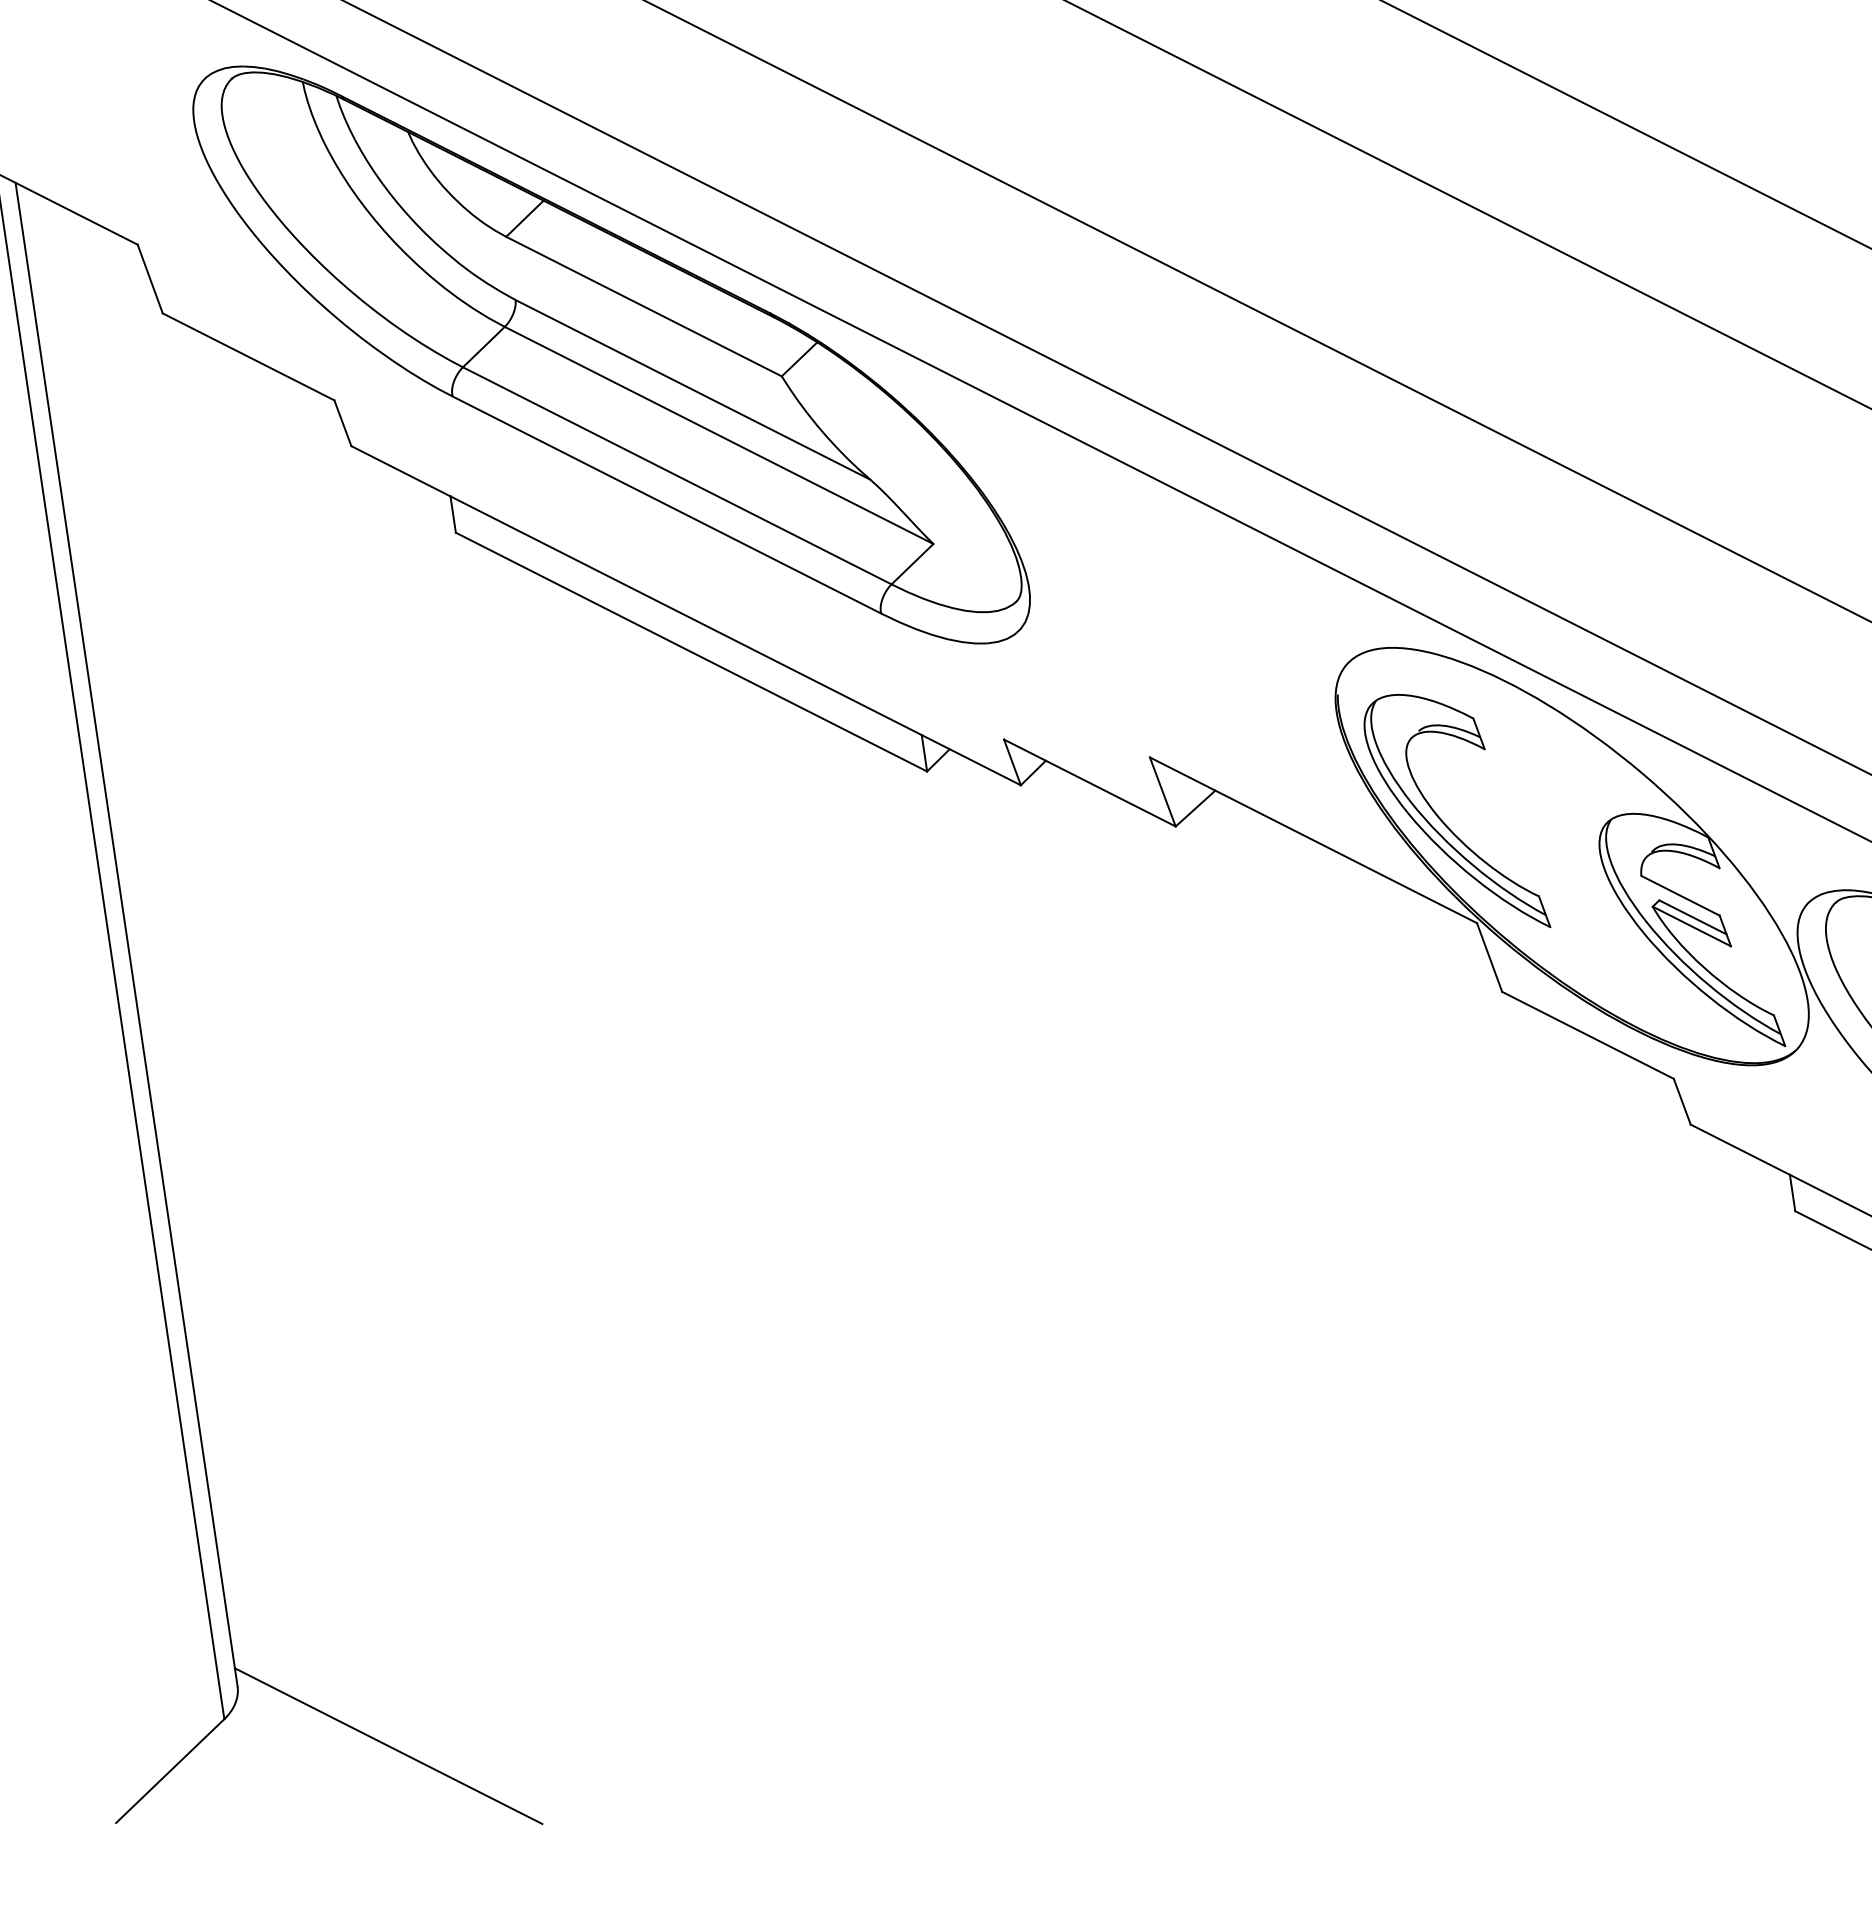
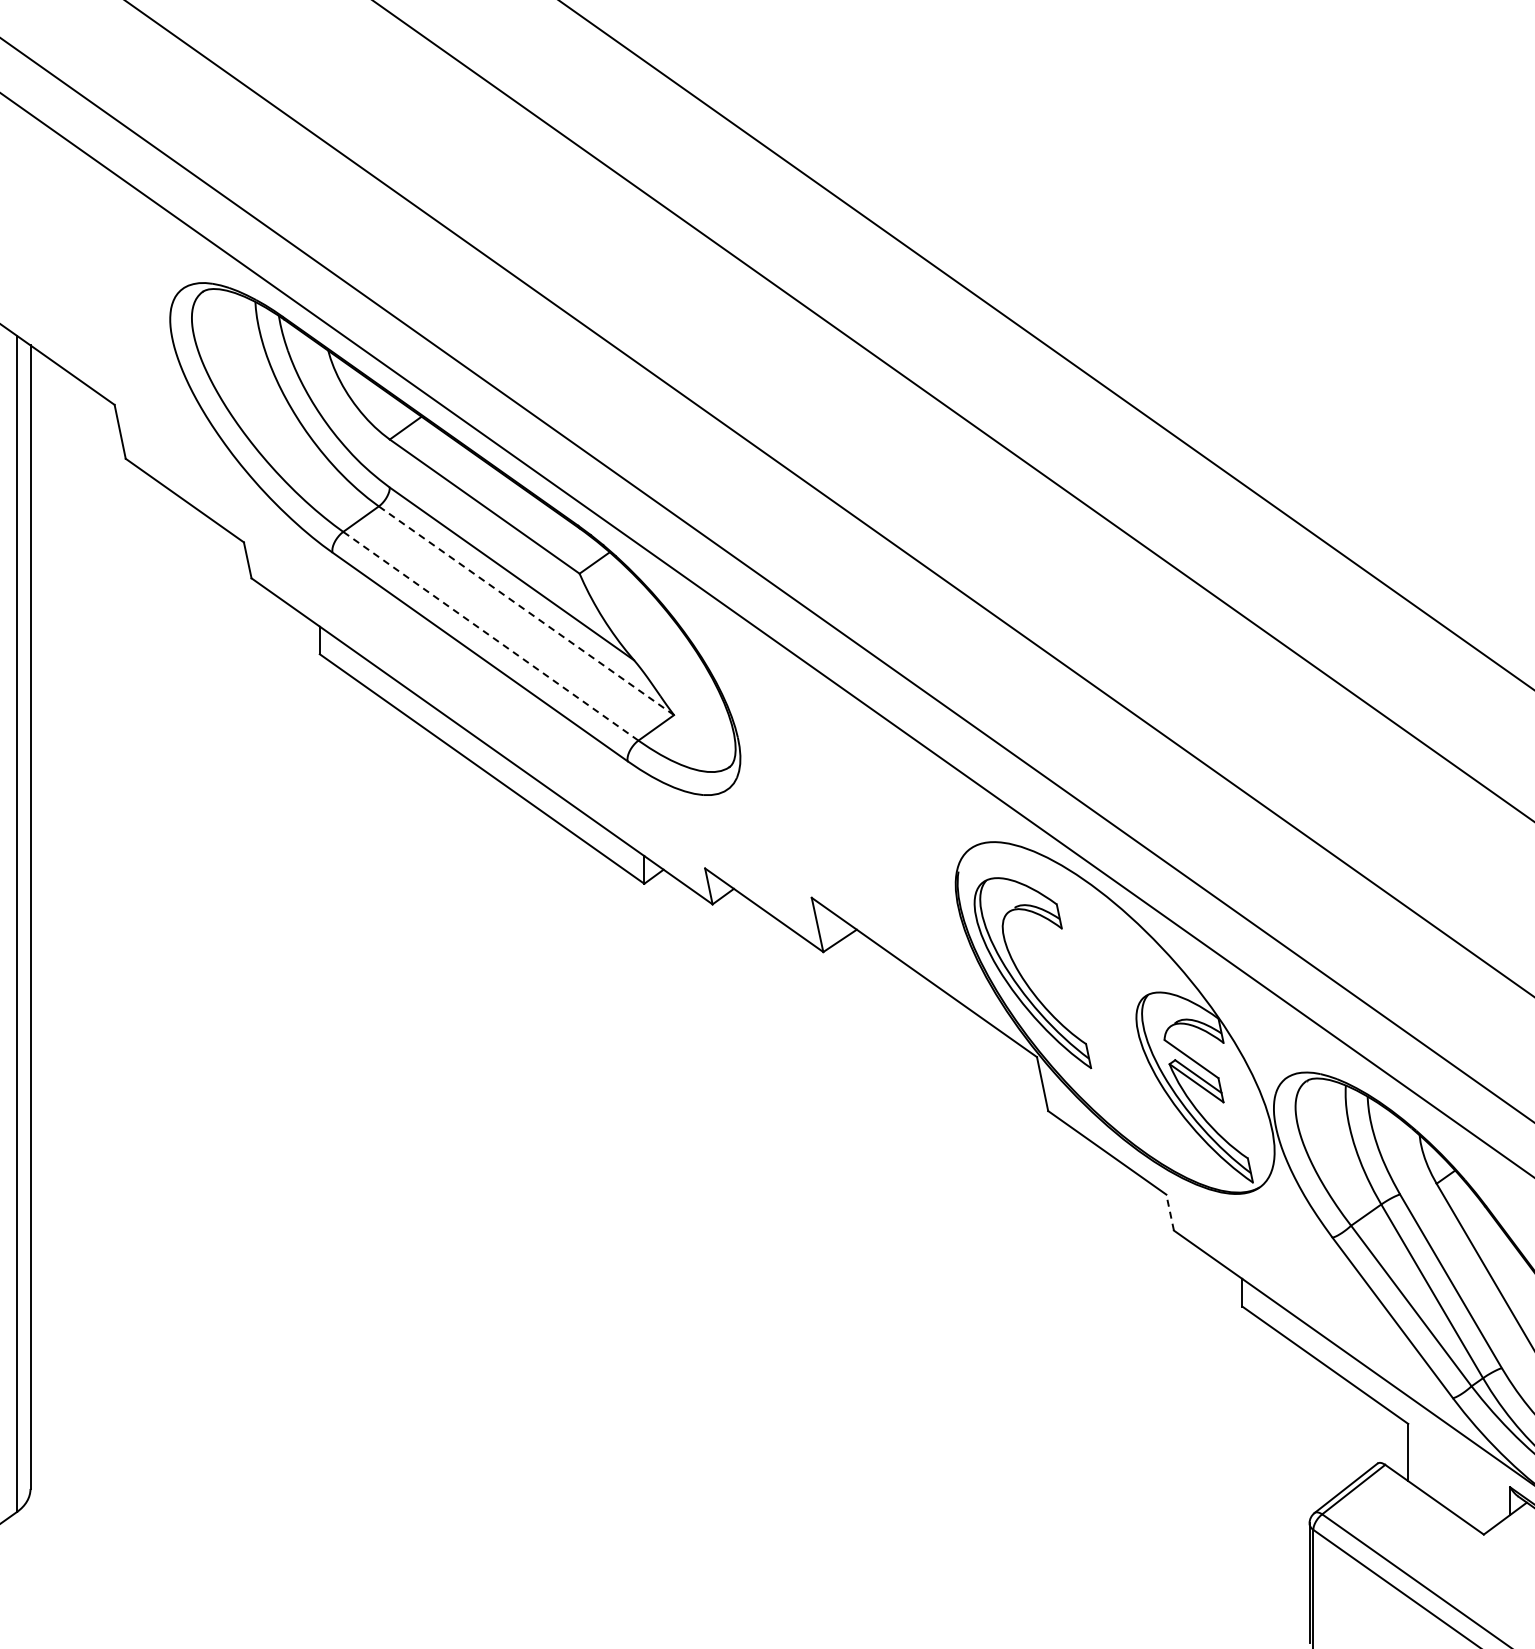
line: (719, 435) -> (526, 610), solid -> dashed
line: (676, 476) -> (490, 636), solid -> dashed
line: (1682, 1101) -> (1170, 1212), solid -> dashed
line: (388, 1745) -> (136, 1549), removed

